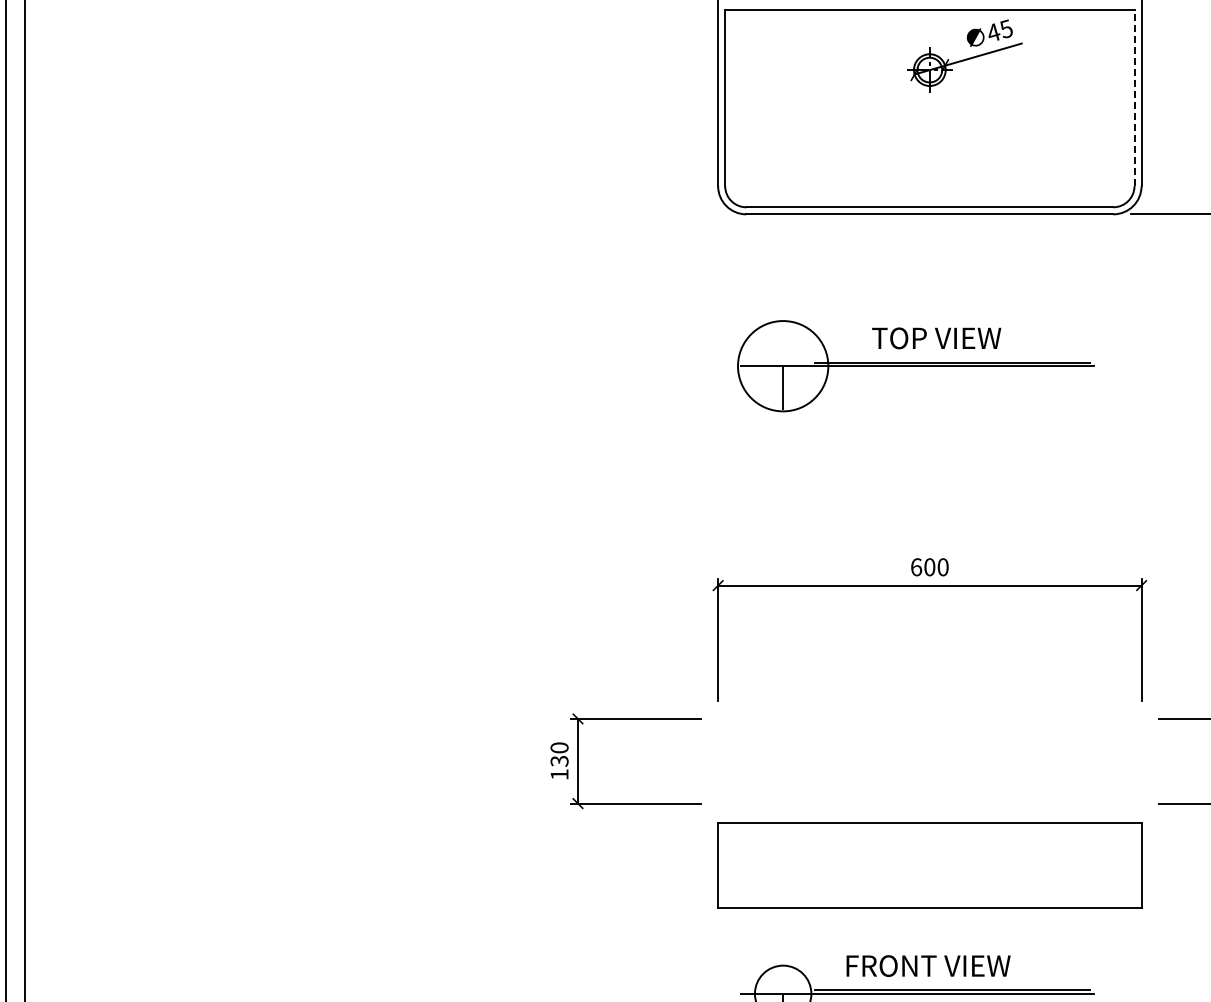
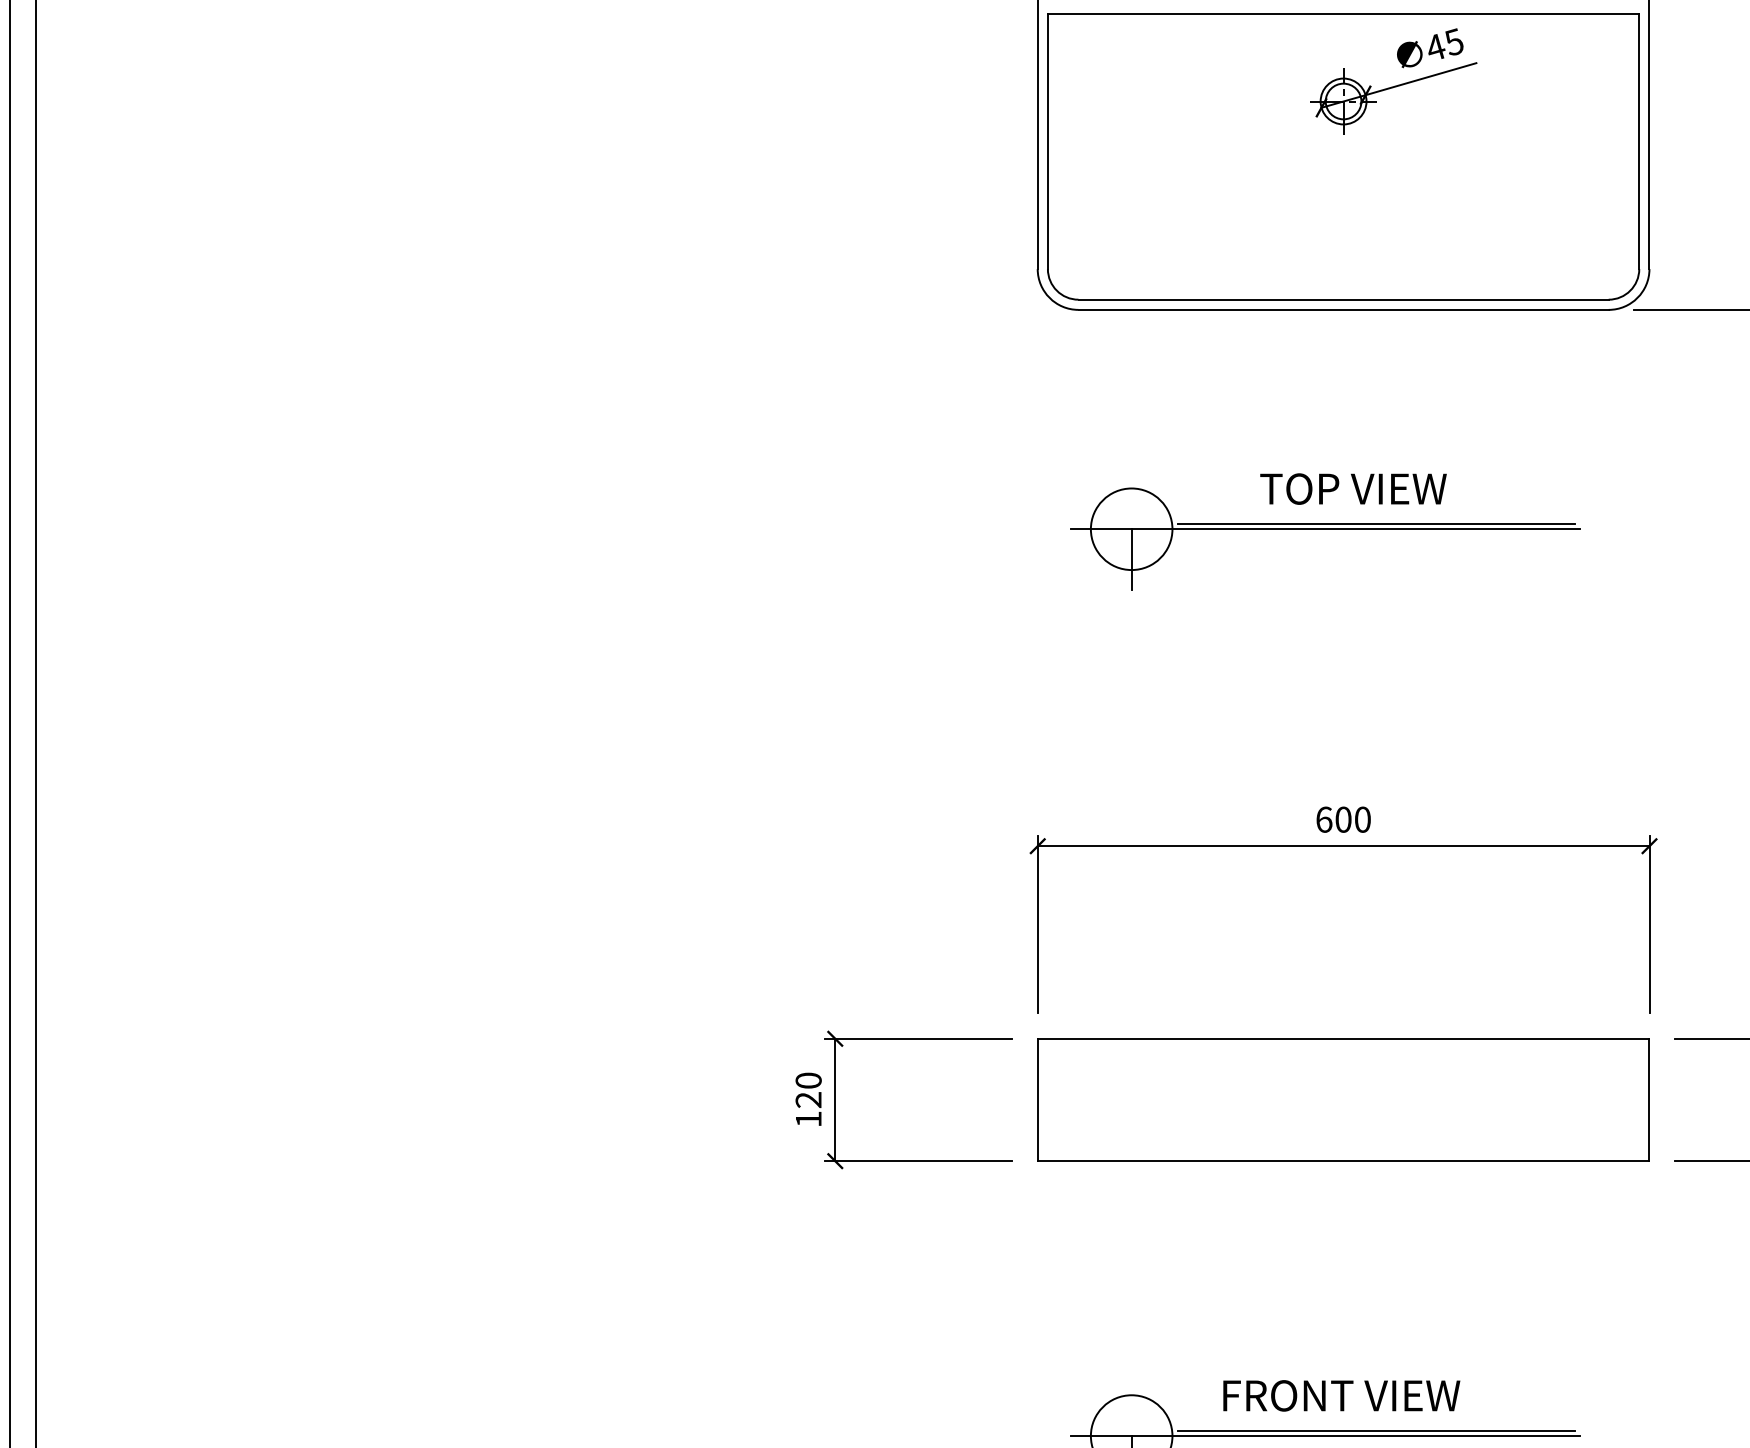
line: (1134, 97) -> (1639, 141), dashed -> solid
circle: (782, 365) -> (1130, 528), size x0.62
text: (559, 760) -> (808, 1098), 130 -> 120
part: (929, 865) -> (1343, 1100), moved

